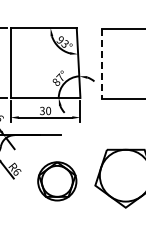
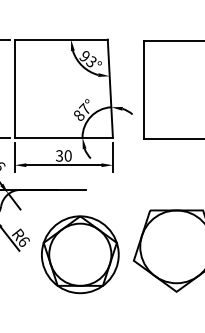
line: (102, 64) -> (143, 90), dashed -> solid
part: (57, 181) -> (80, 254), size x1.43

